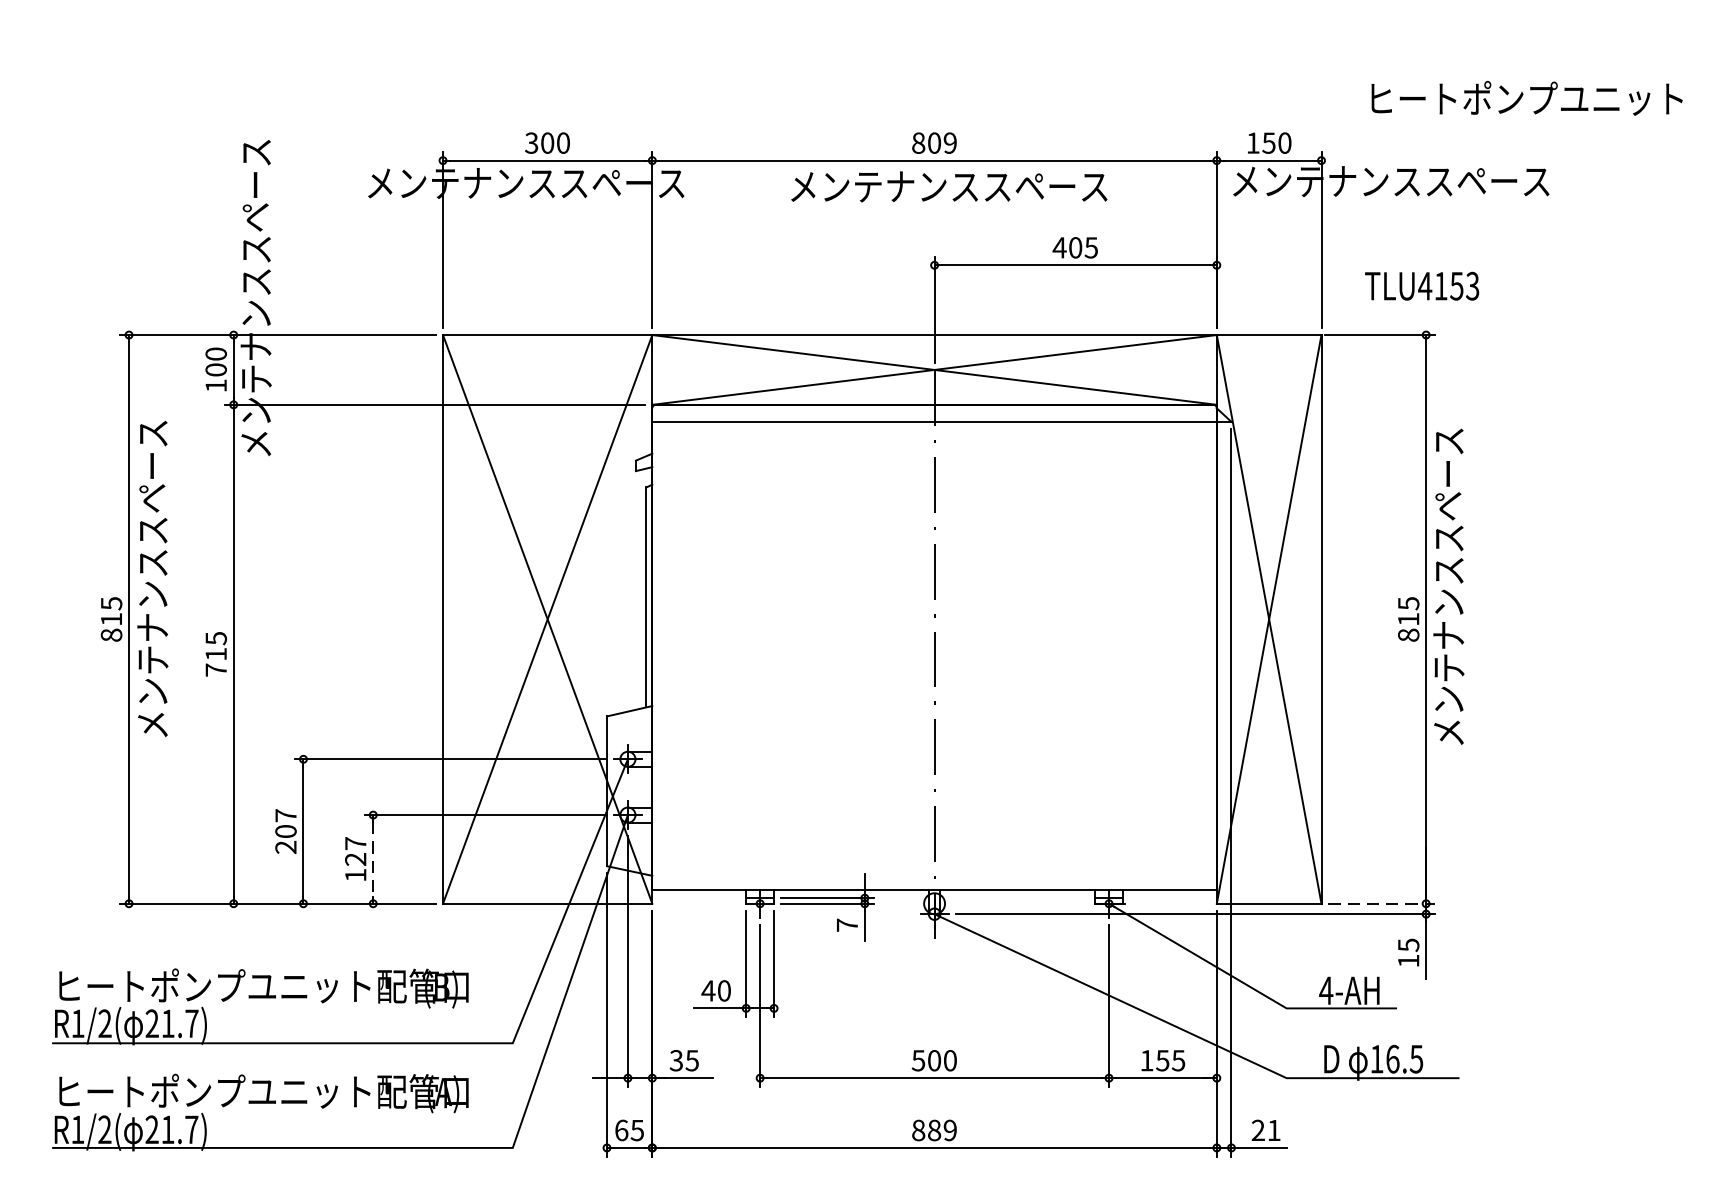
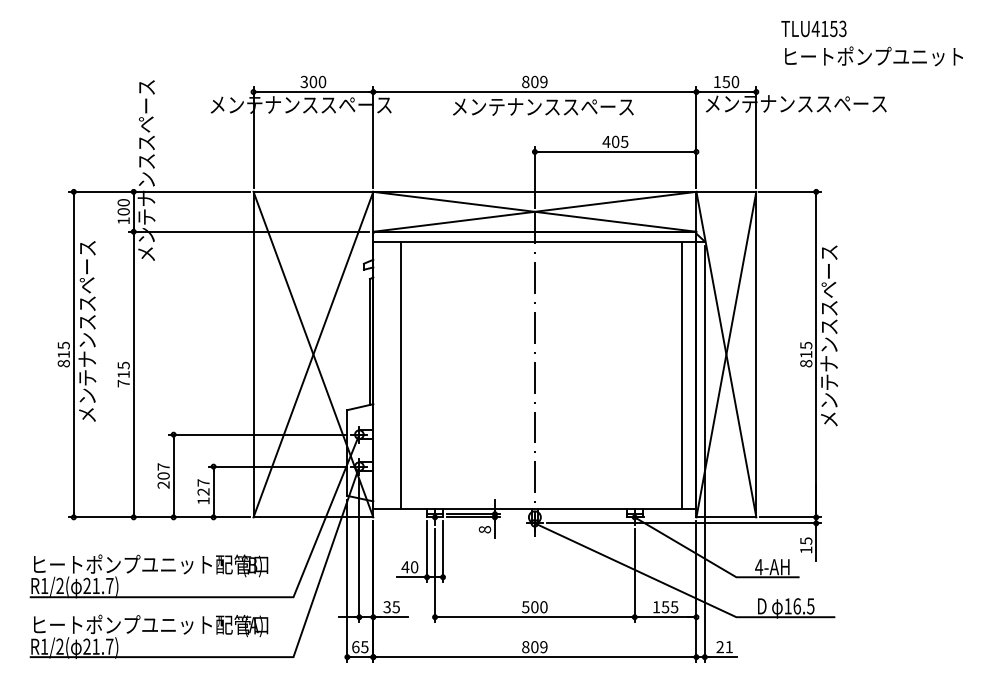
text: (1421, 285) -> (813, 28), moved
line: (701, 655) -> (401, 375), added
line: (1192, 655) -> (682, 375), added
line: (373, 860) -> (213, 492), dashed -> solid
line: (1382, 903) -> (791, 517), dashed -> solid
text: (846, 924) -> (484, 529), 7 -> 8
text: (933, 1129) -> (534, 646), 889 -> 809

